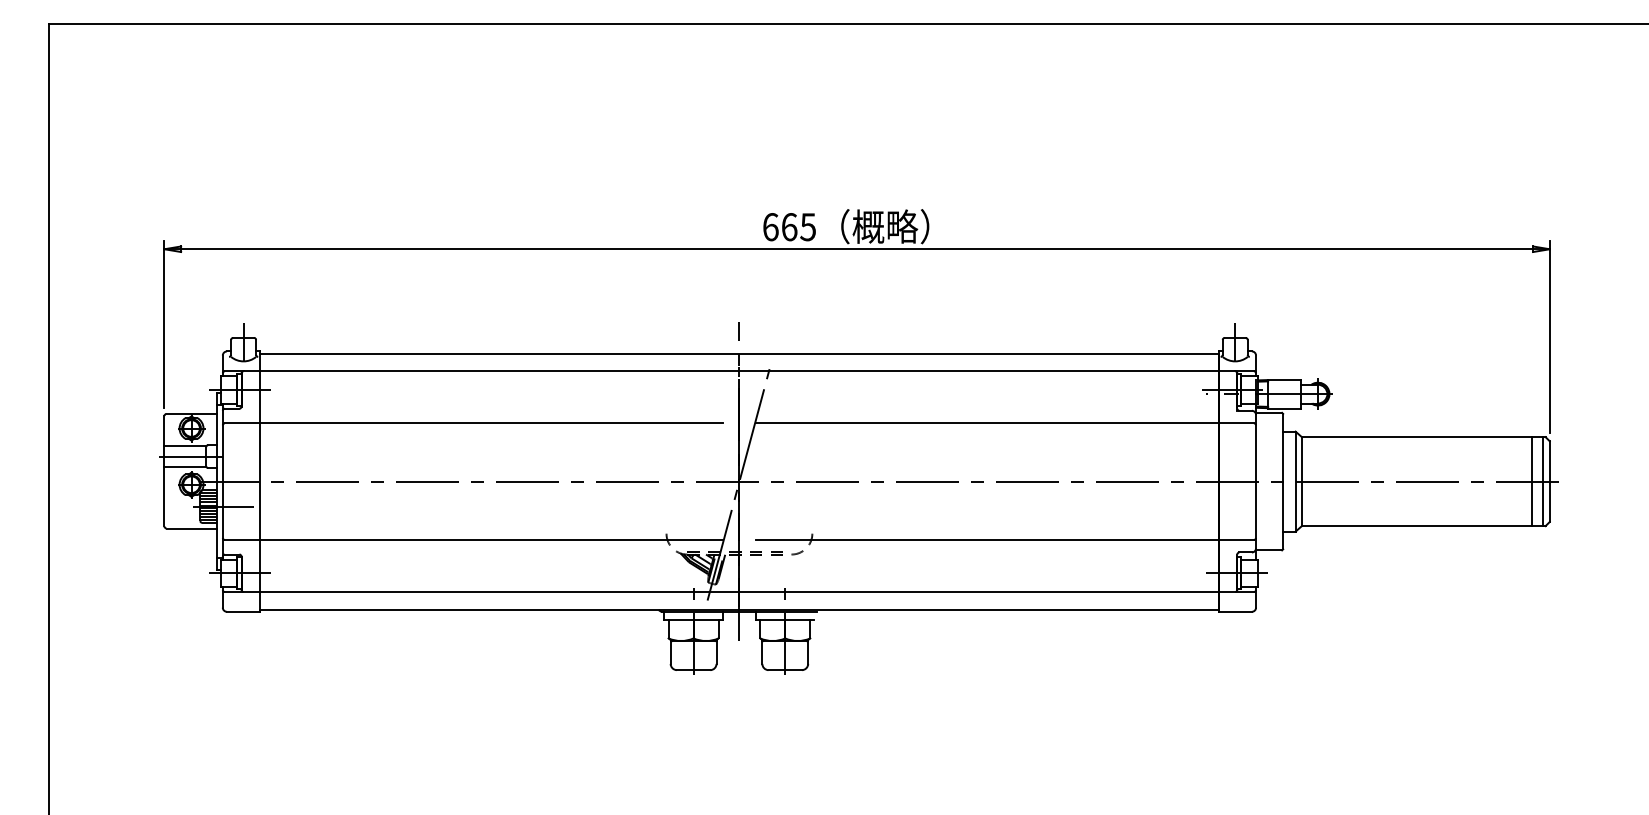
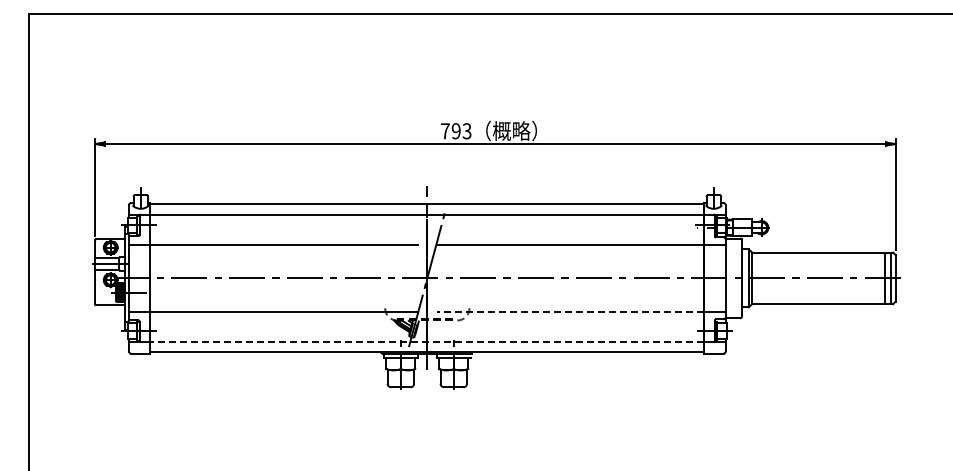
text: (789, 227) -> (456, 131), 665 -> 793
line: (987, 540) -> (570, 312), solid -> dashed
line: (739, 592) -> (427, 342), solid -> dashed

